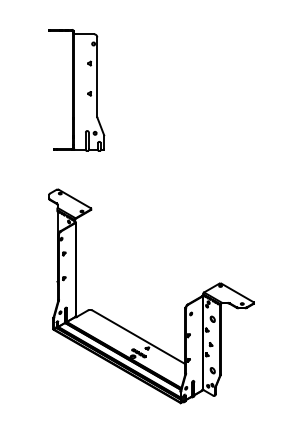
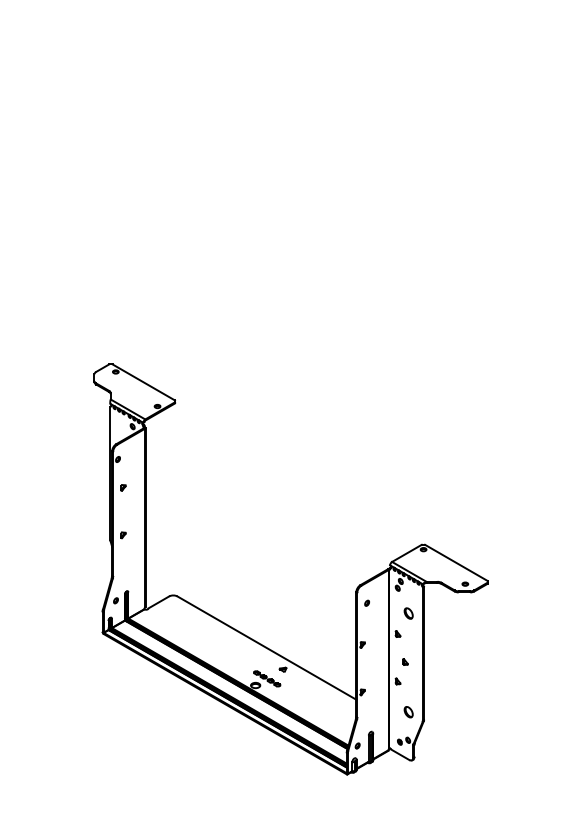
part: (76, 90) -> (146, 173), removed

